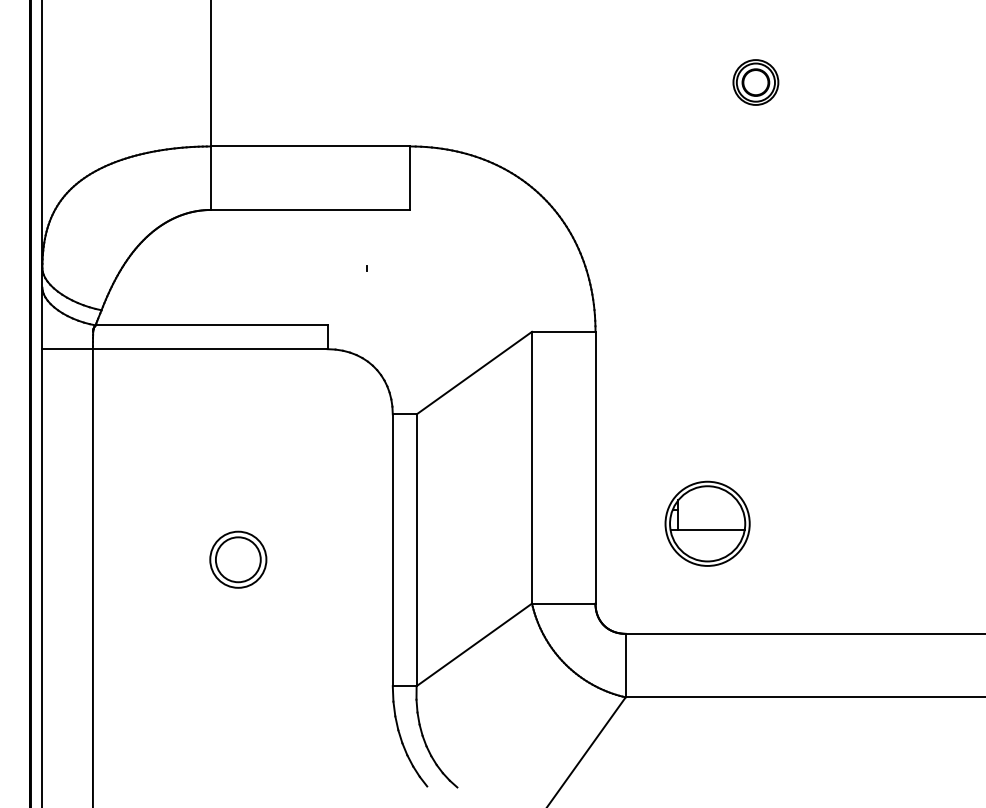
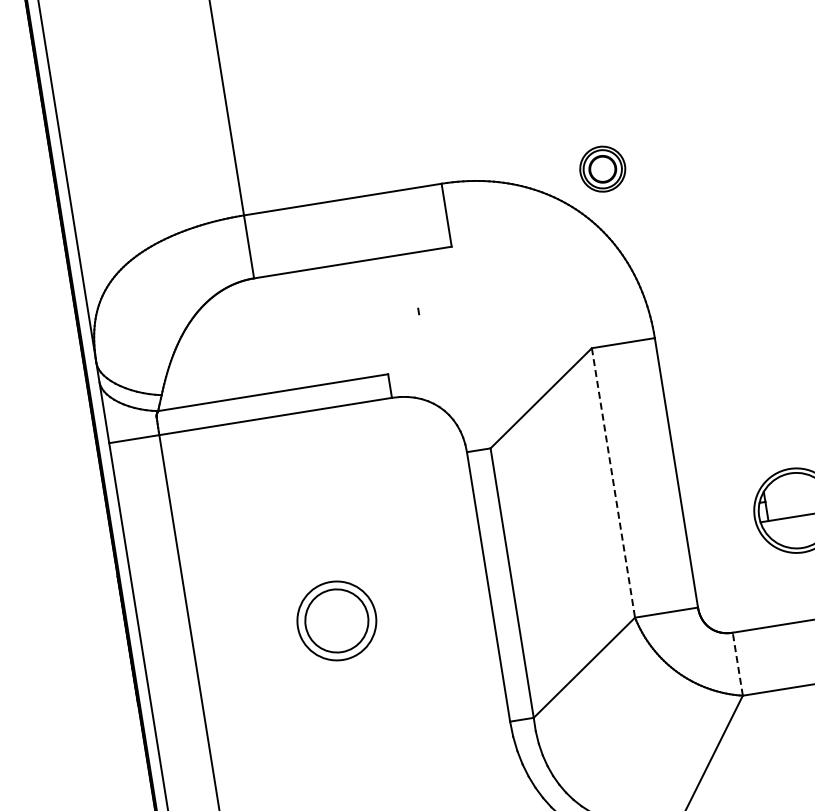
part: (755, 82) -> (602, 169), moved
line: (532, 467) -> (613, 482), solid -> dashed
part: (238, 559) -> (337, 620), size x1.4
line: (625, 665) -> (737, 664), solid -> dashed

